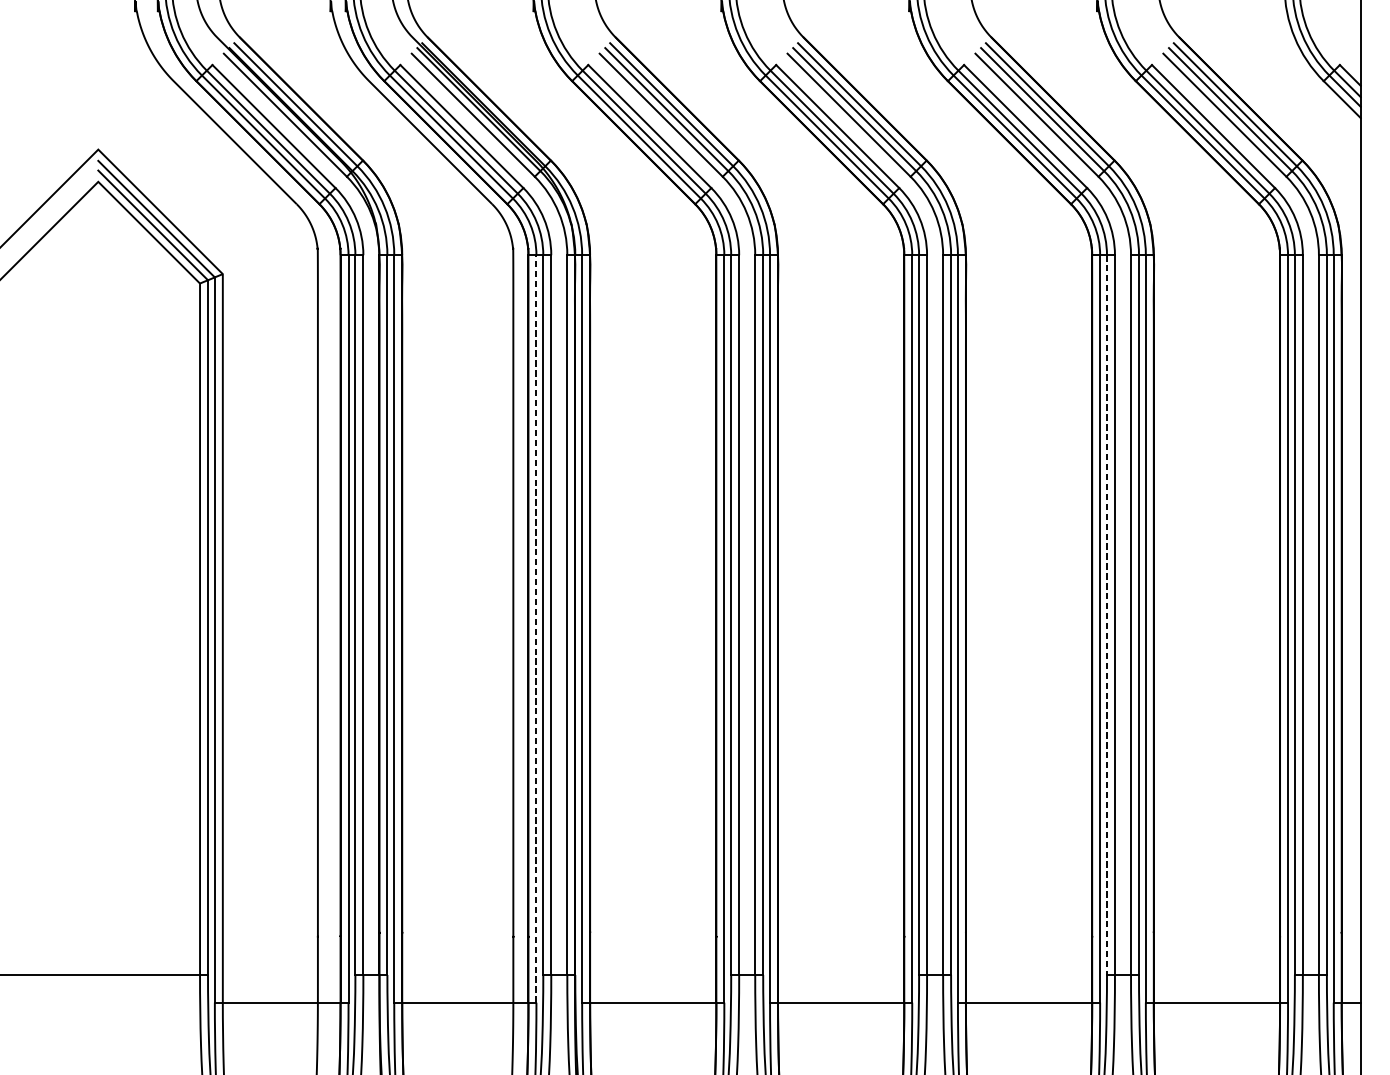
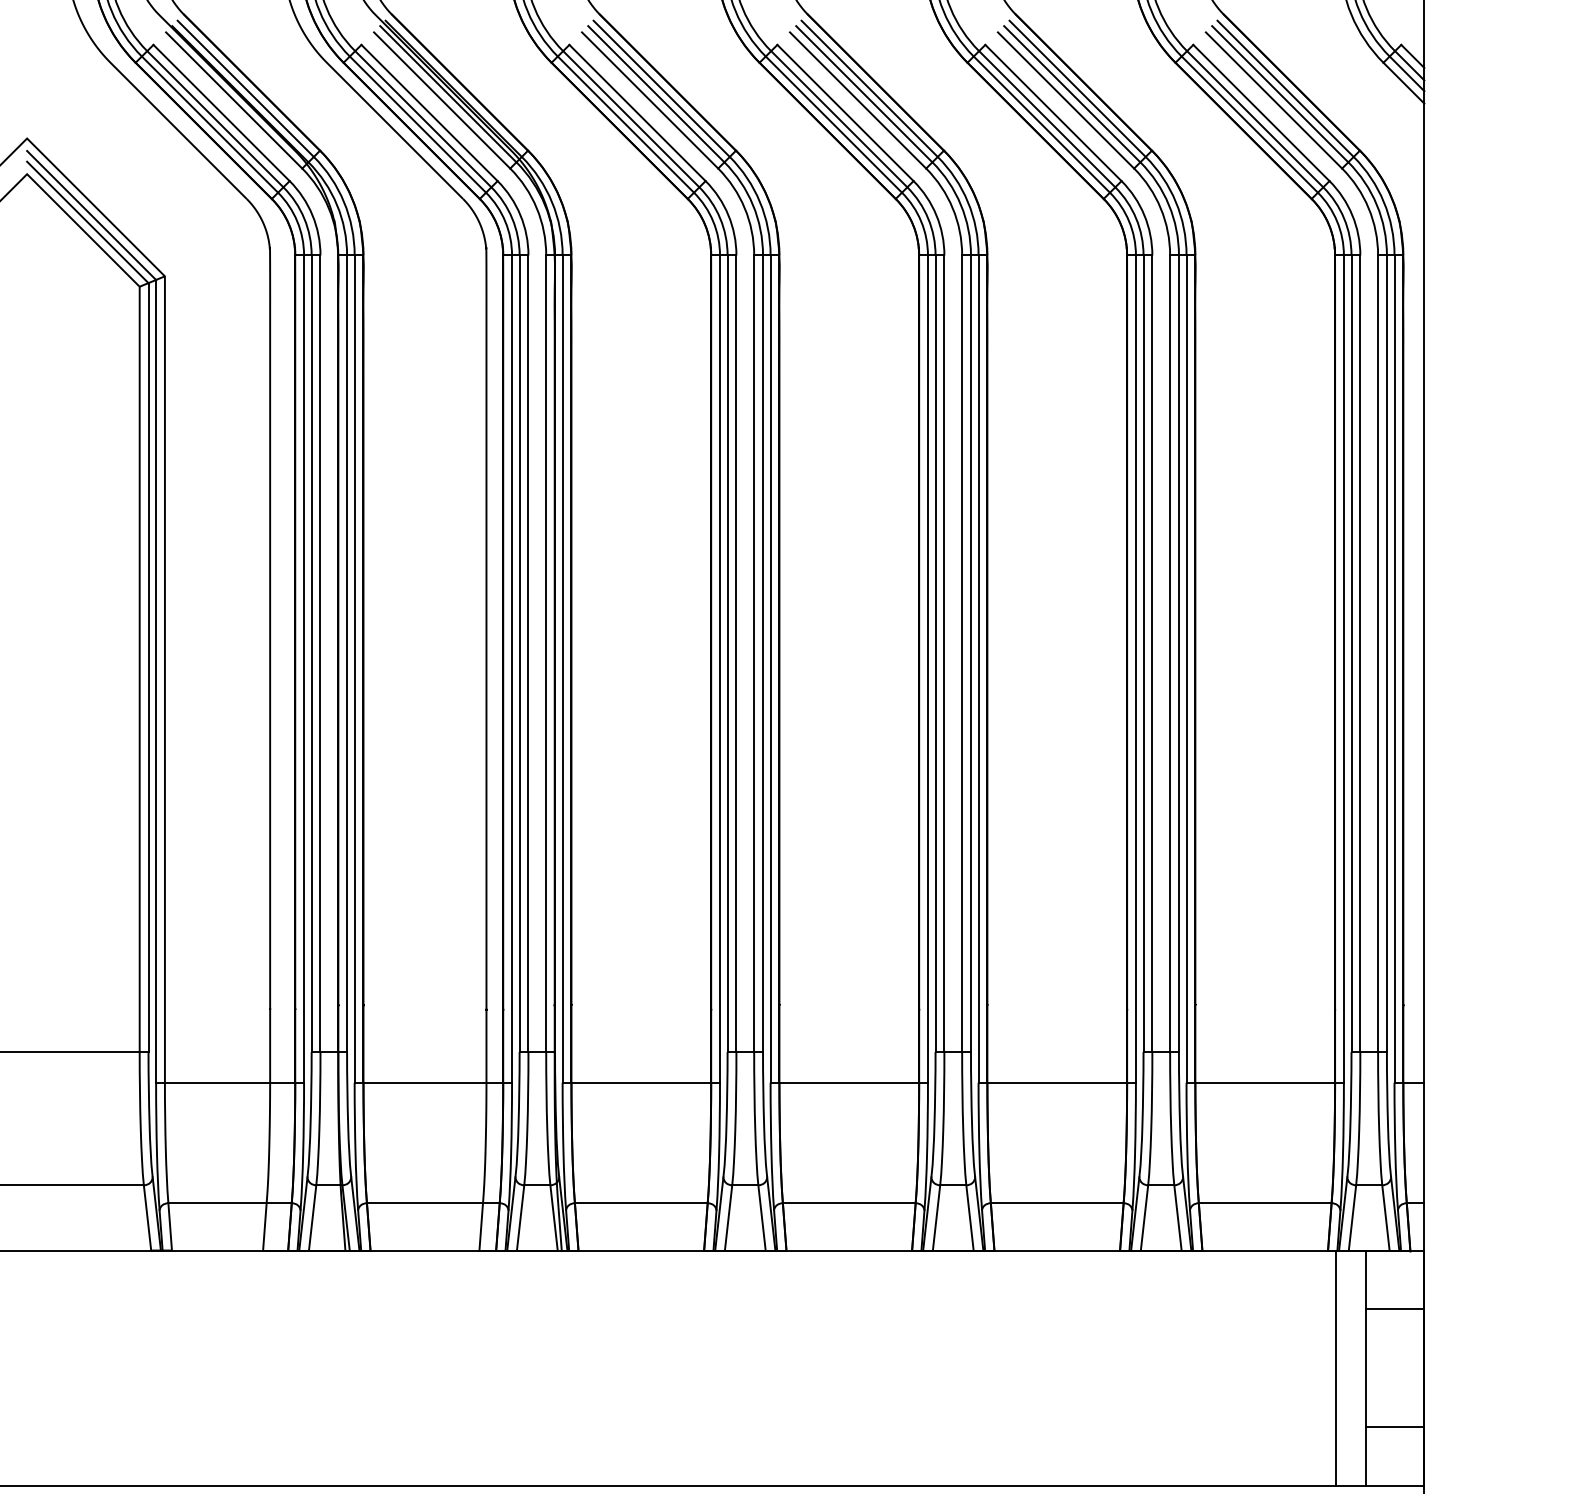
line: (1106, 615) -> (1143, 654), dashed -> solid
line: (536, 629) -> (512, 669), dashed -> solid

